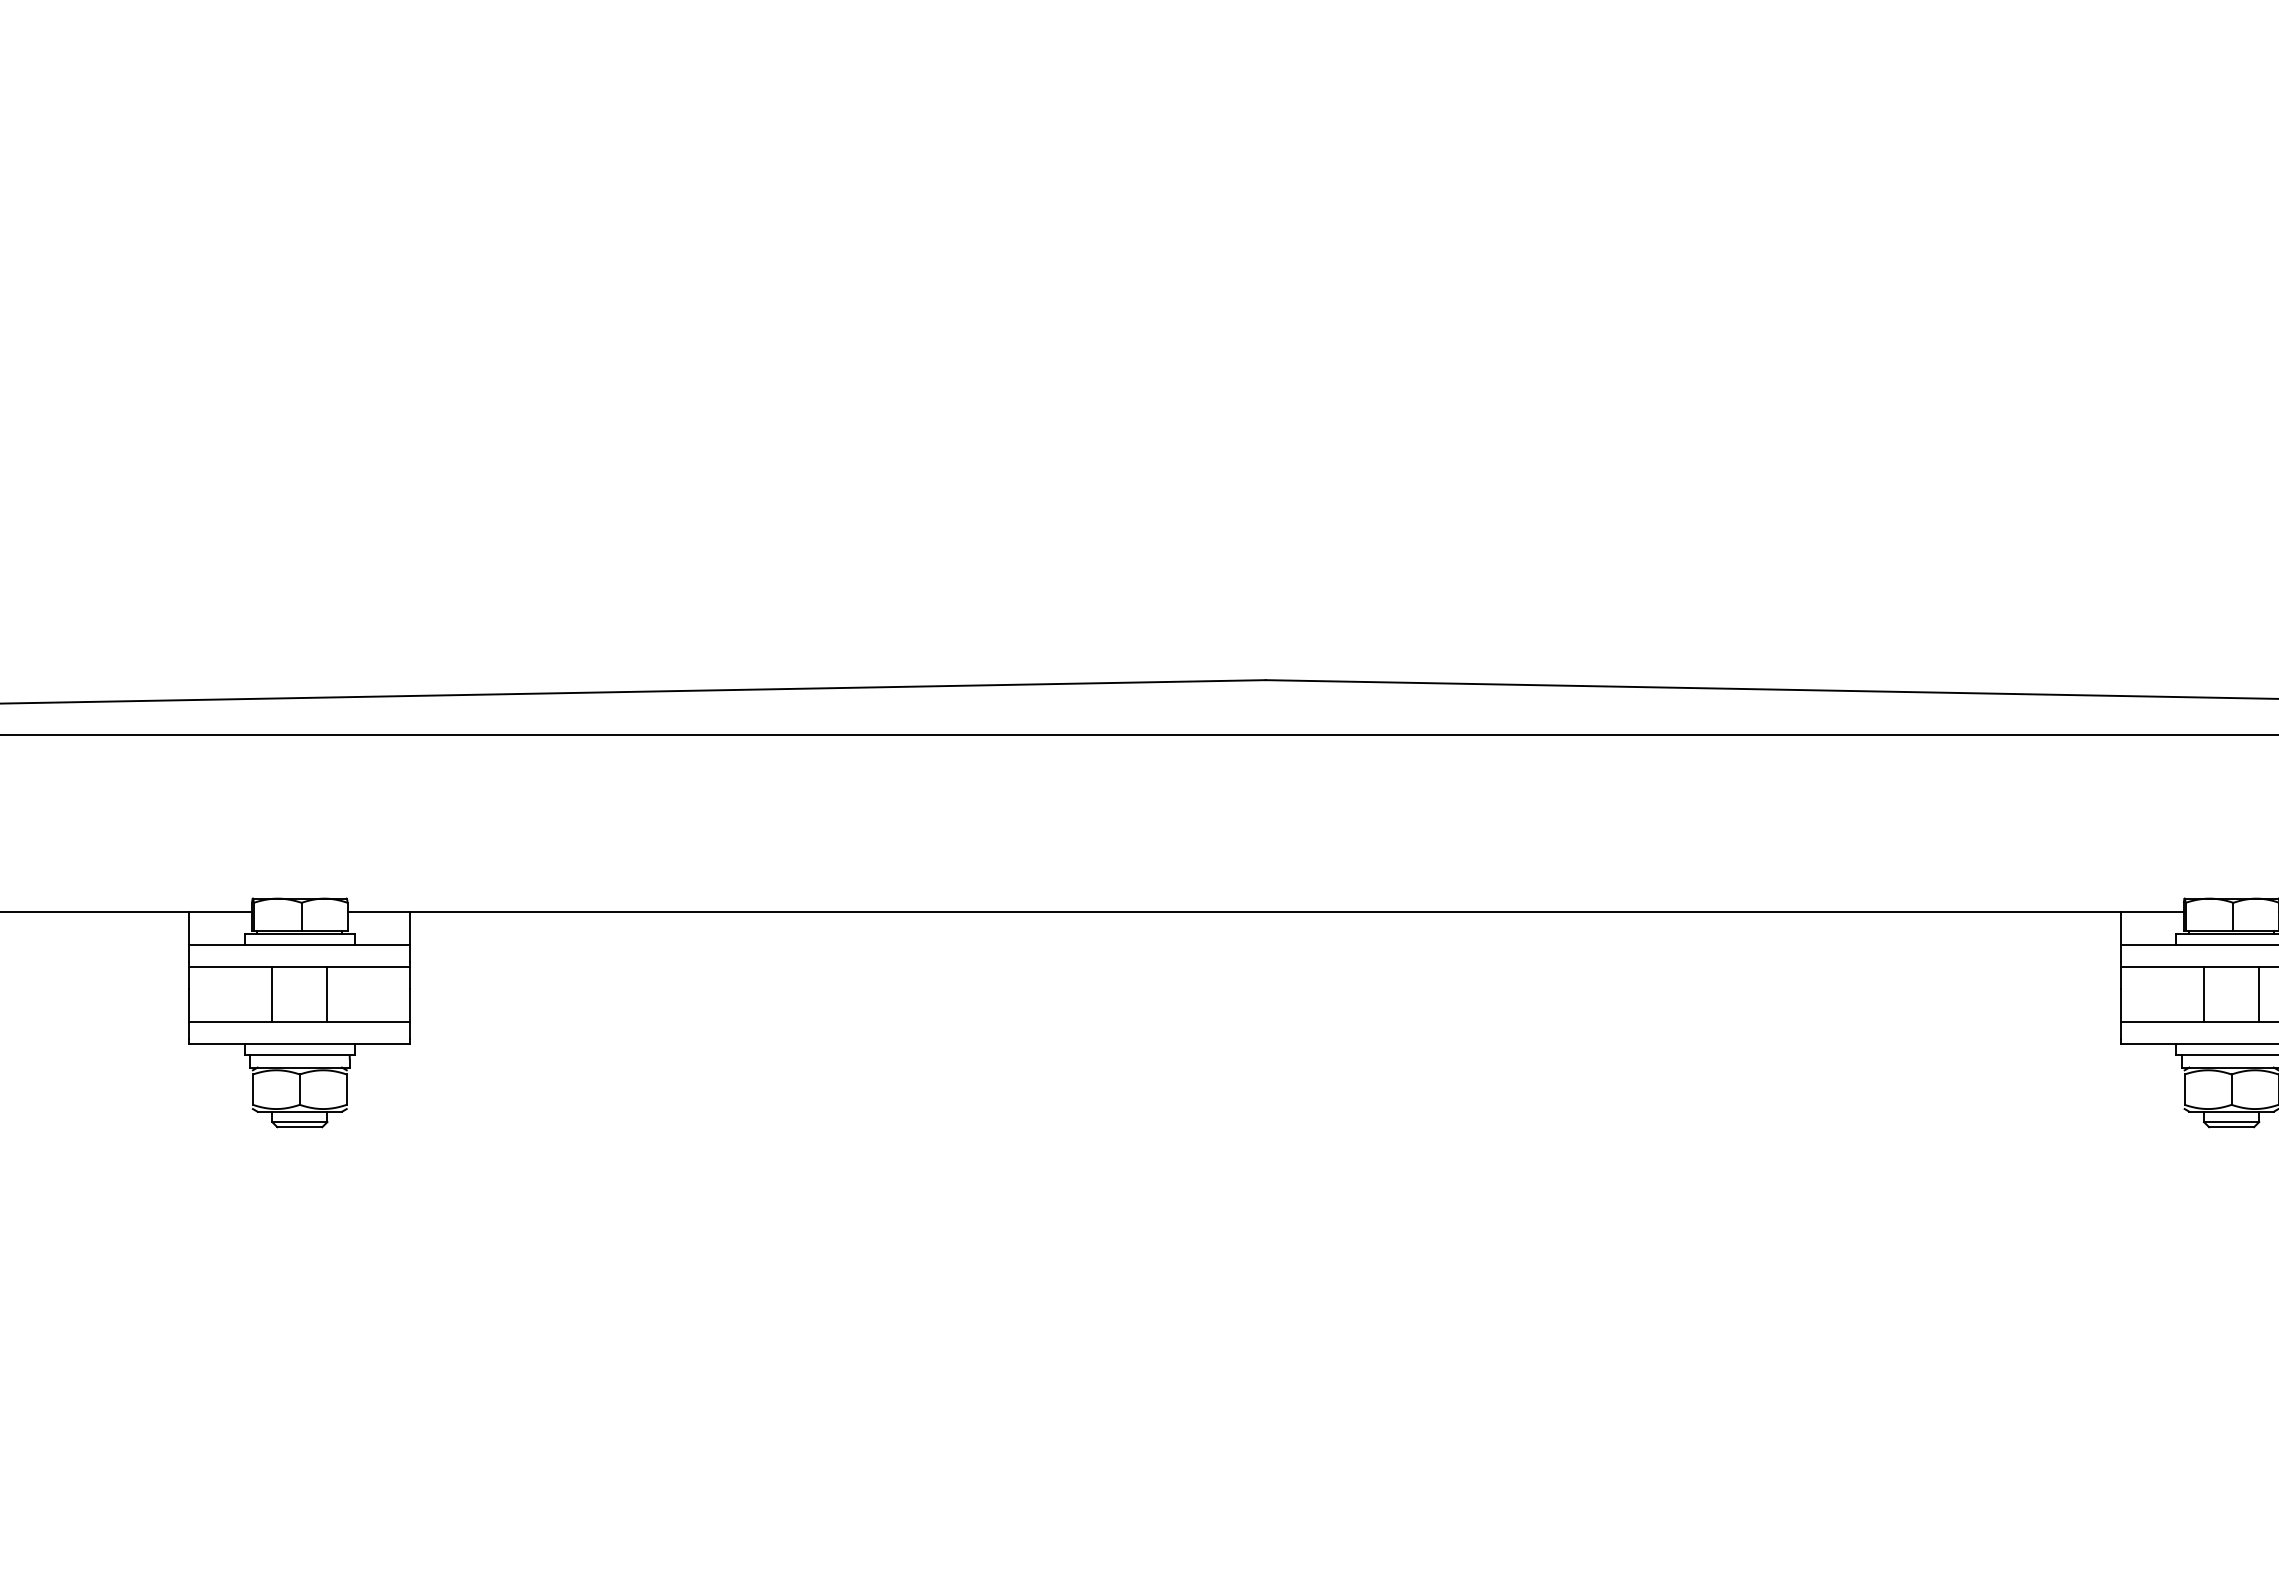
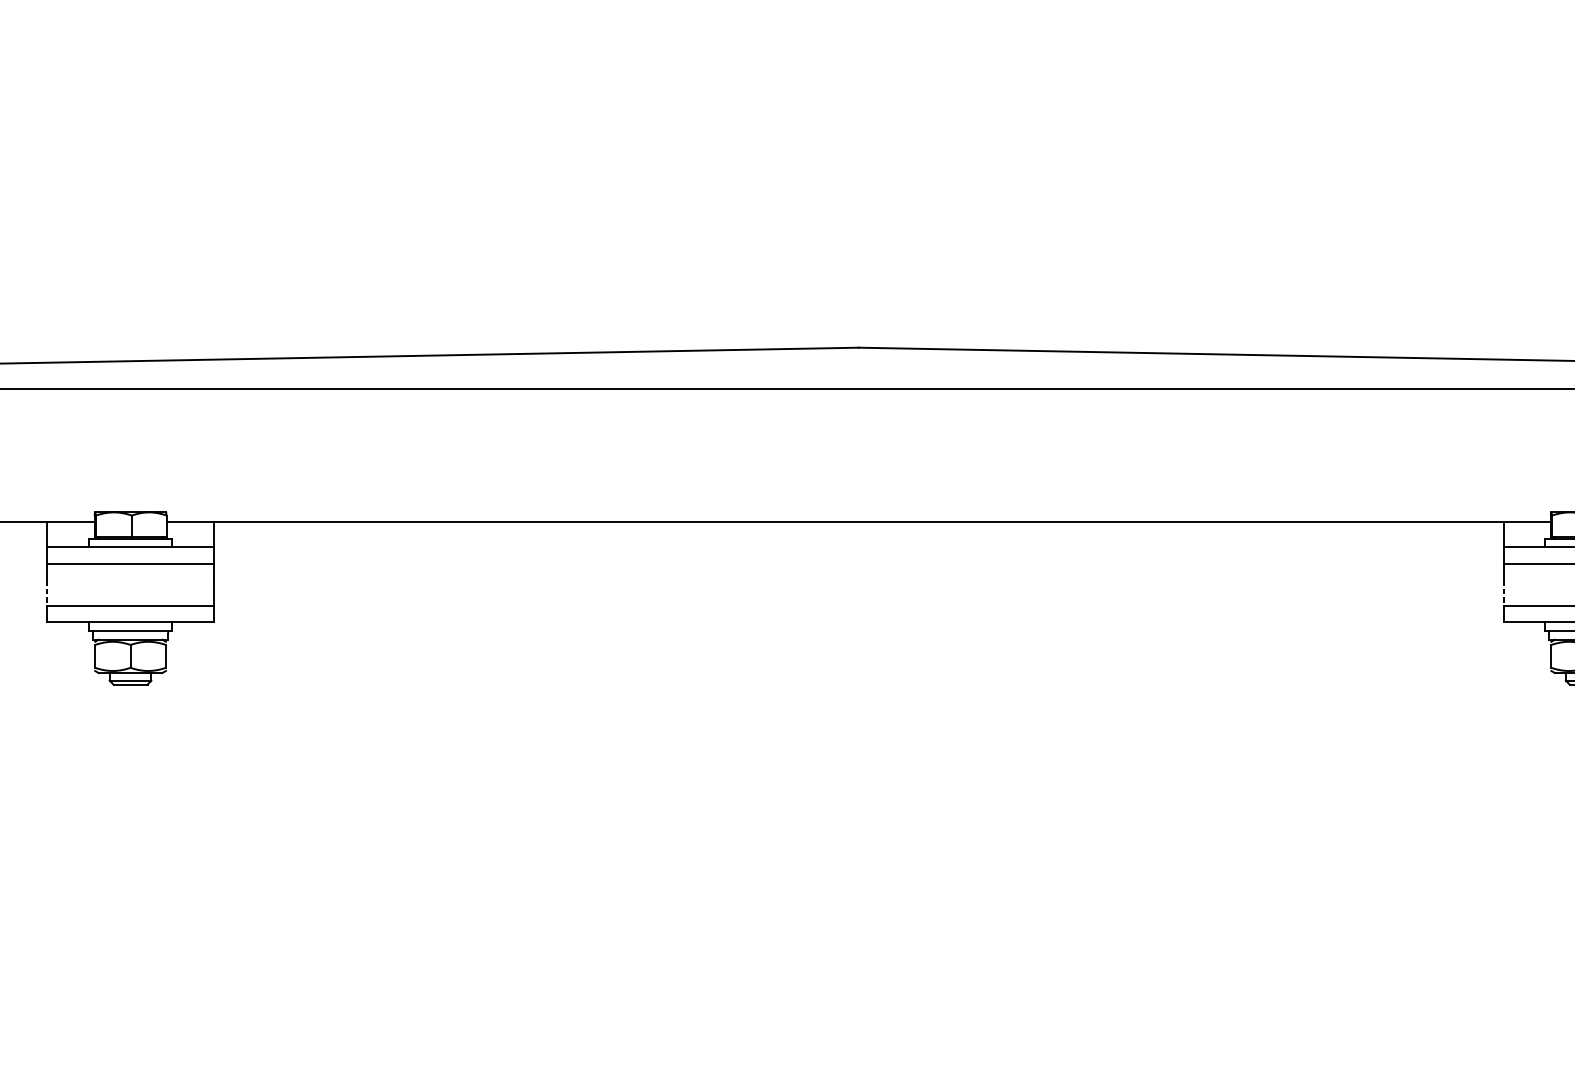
line: (272, 994) -> (109, 584), removed
line: (327, 994) -> (151, 584), removed
line: (2204, 994) -> (1566, 584), removed
line: (189, 1005) -> (47, 592), solid -> dashed
line: (2121, 1005) -> (1503, 592), solid -> dashed

